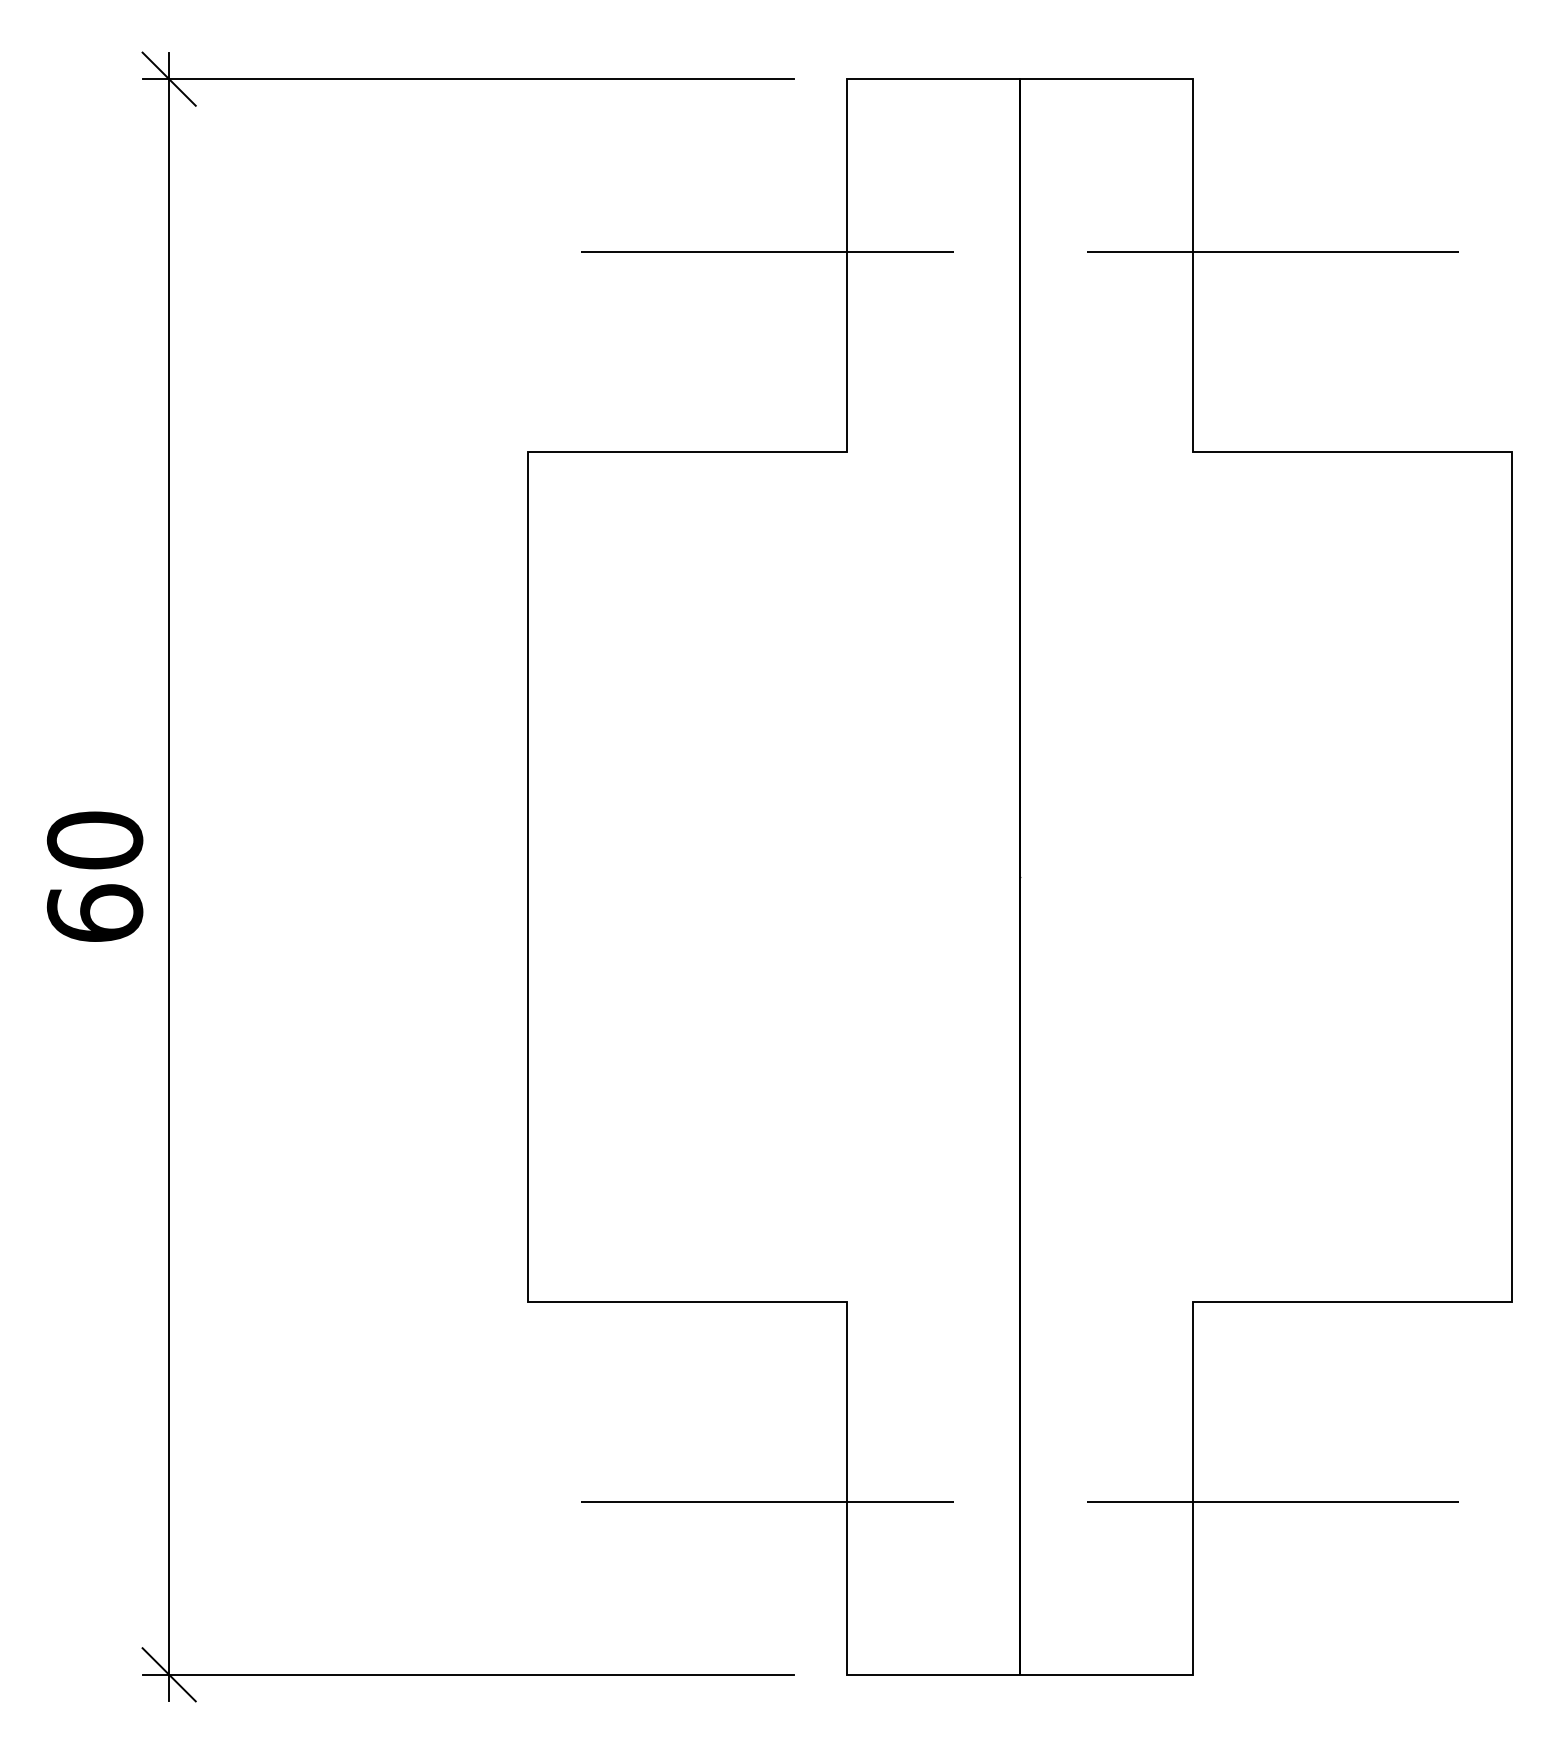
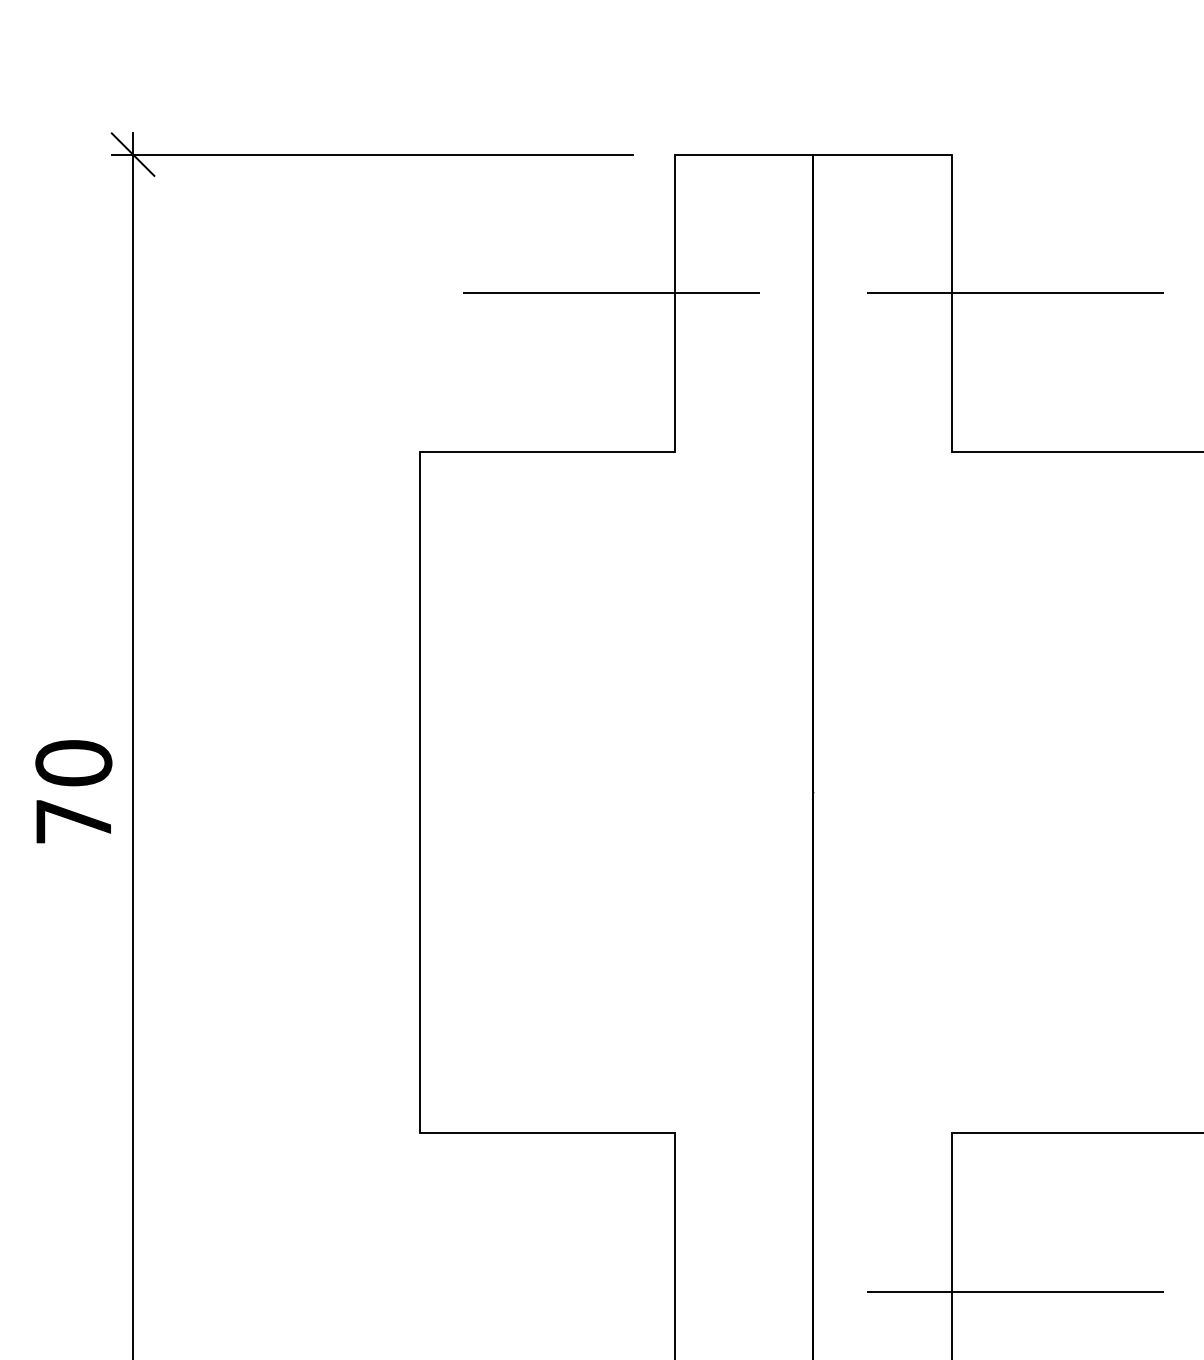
text: (94, 912) -> (73, 820), 60 -> 70
line: (767, 1501) -> (611, 1291), removed

